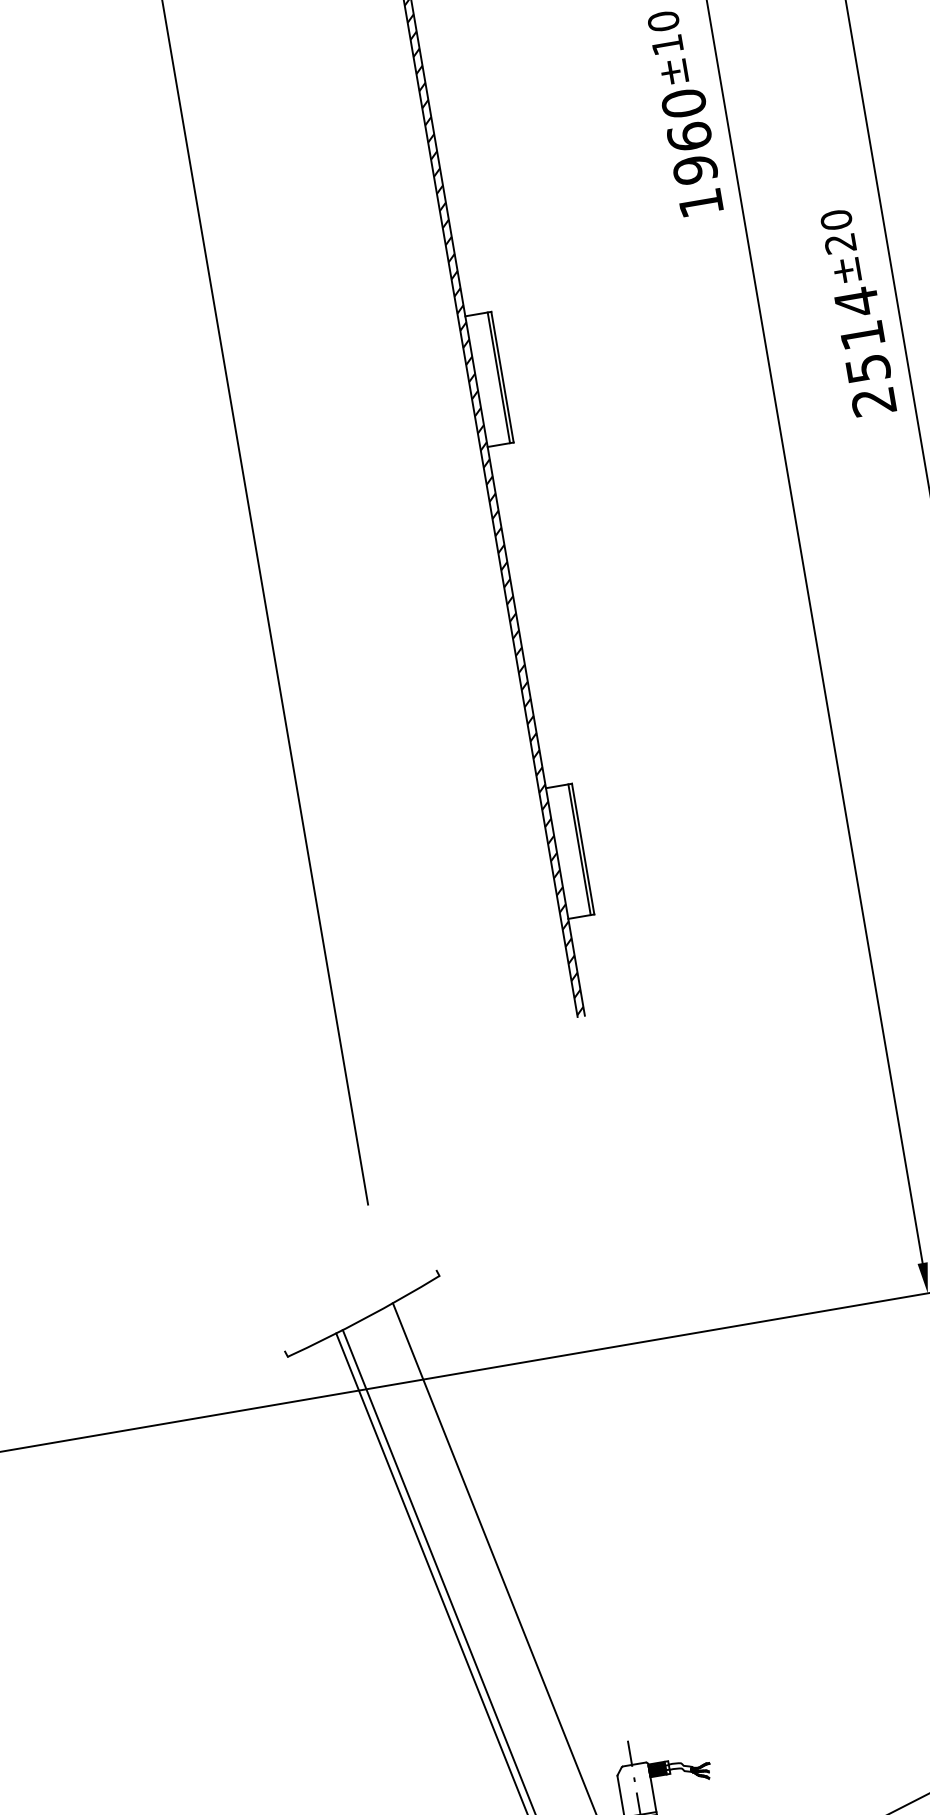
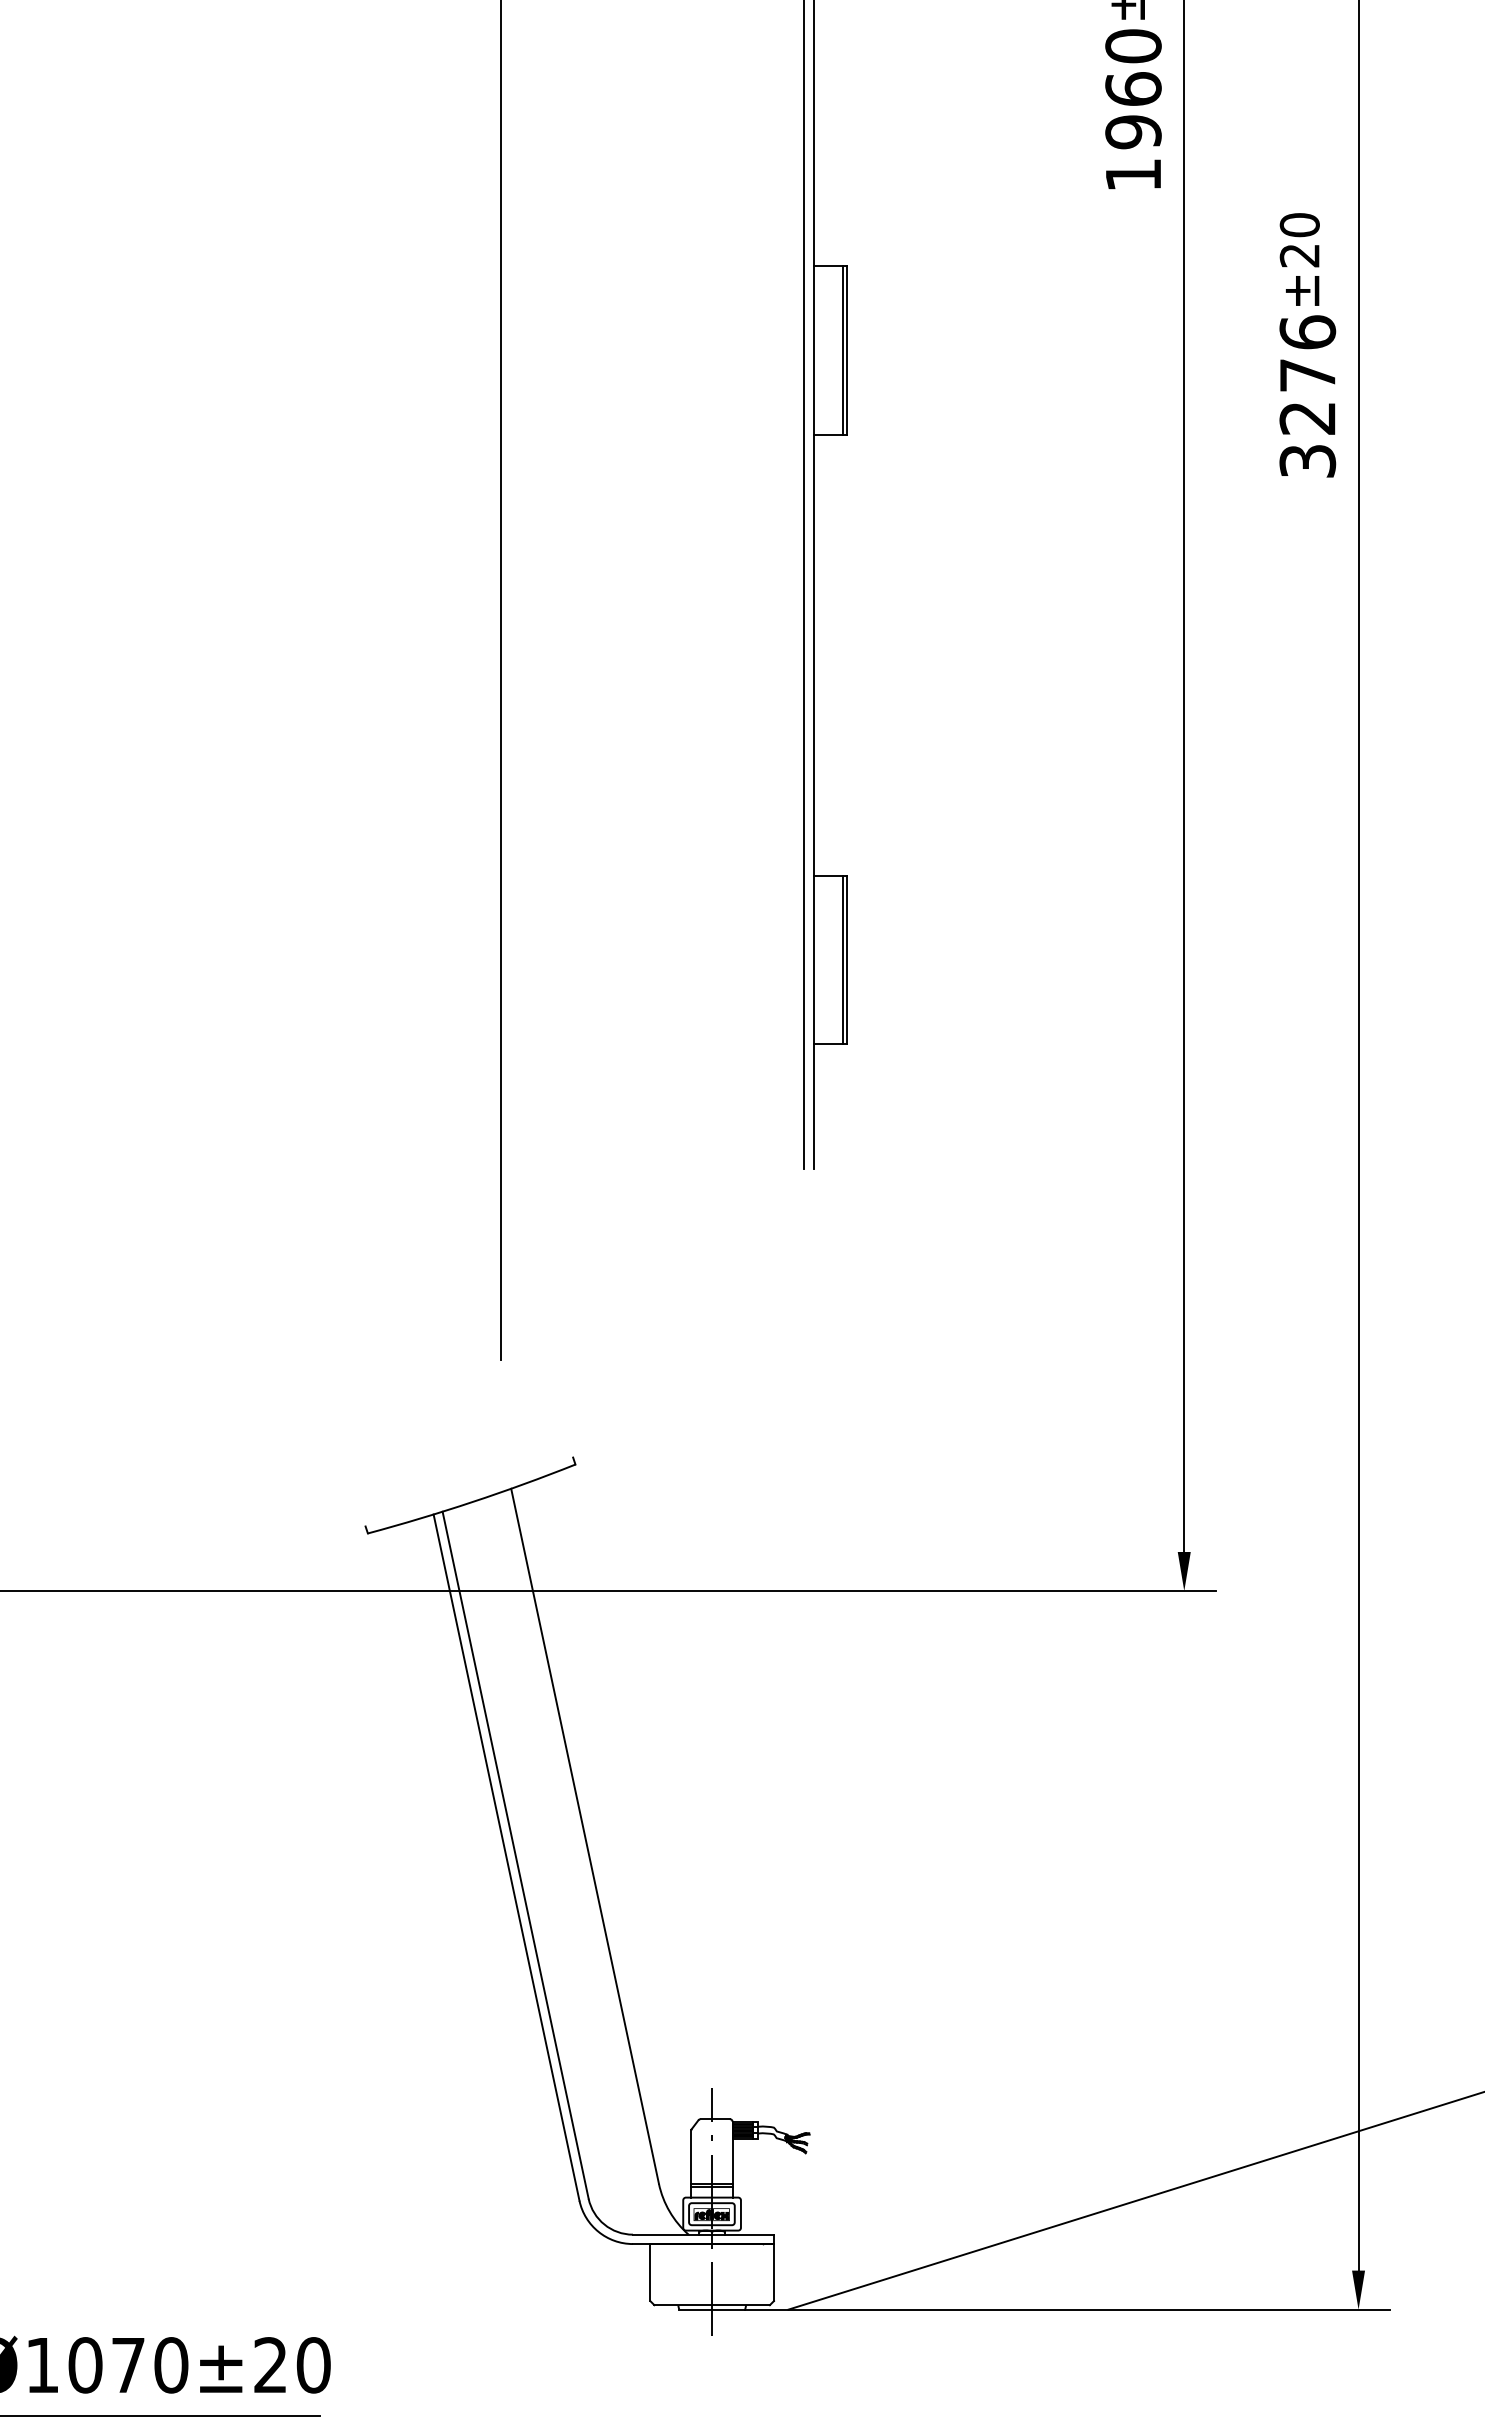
text: (864, 350) -> (1307, 395), 2514 -> 3276
hatch: (504, 566) -> (808, 588), removed

